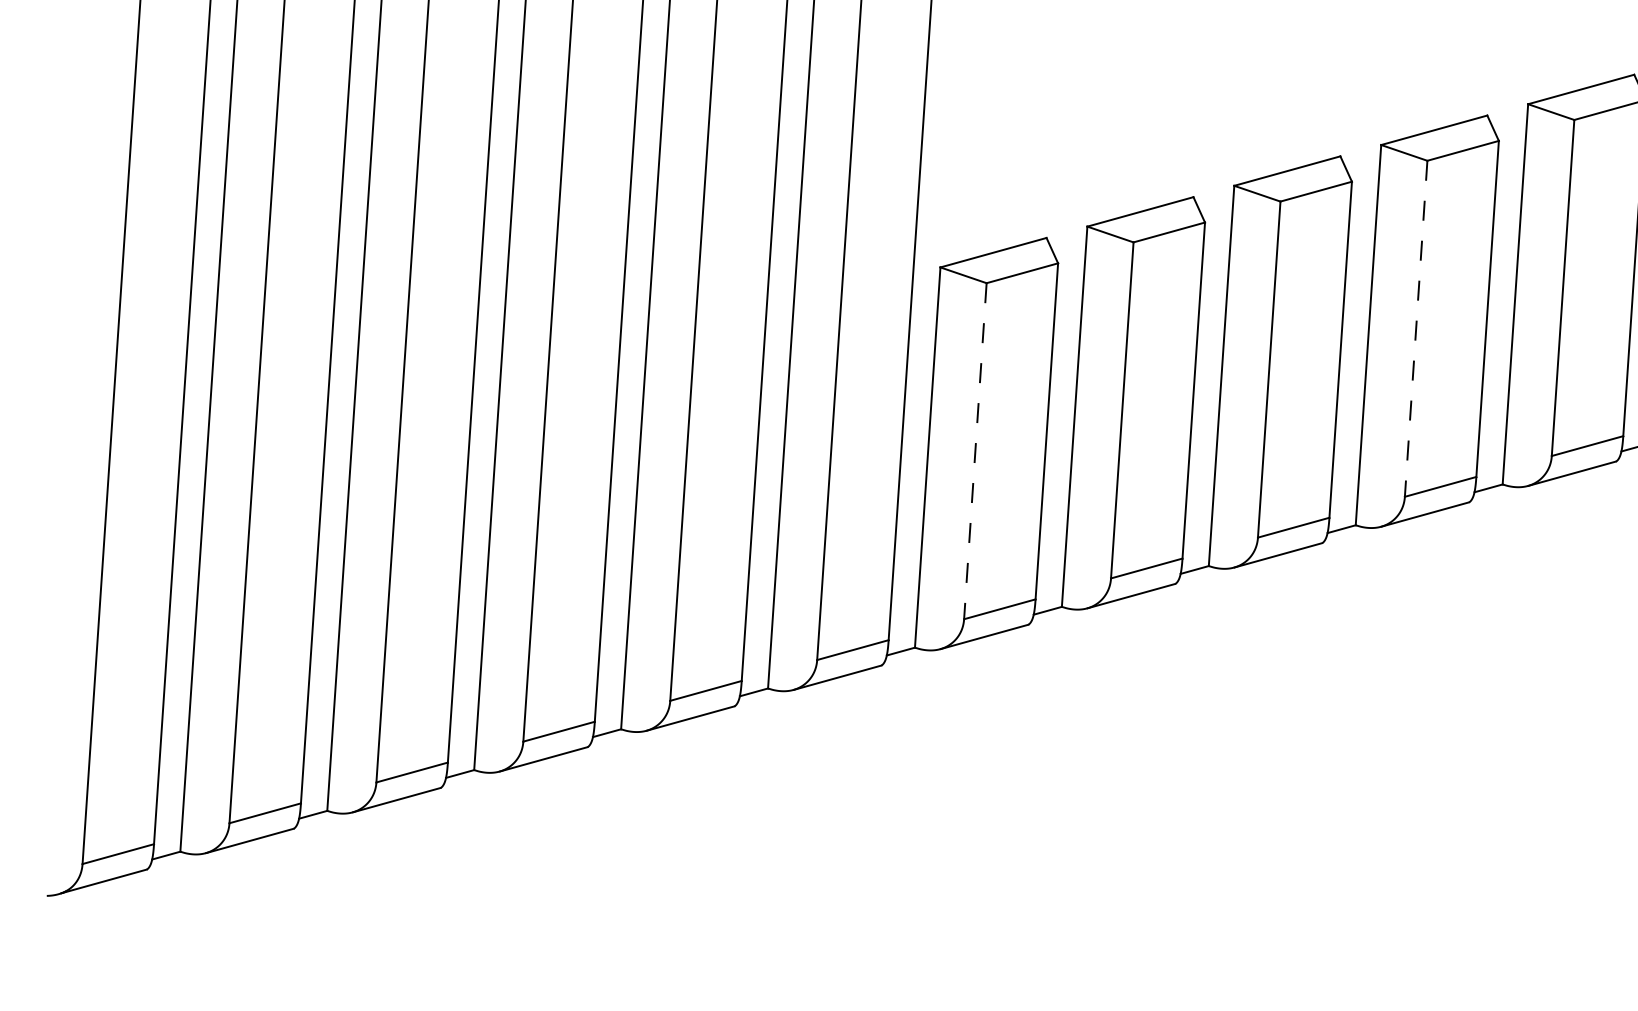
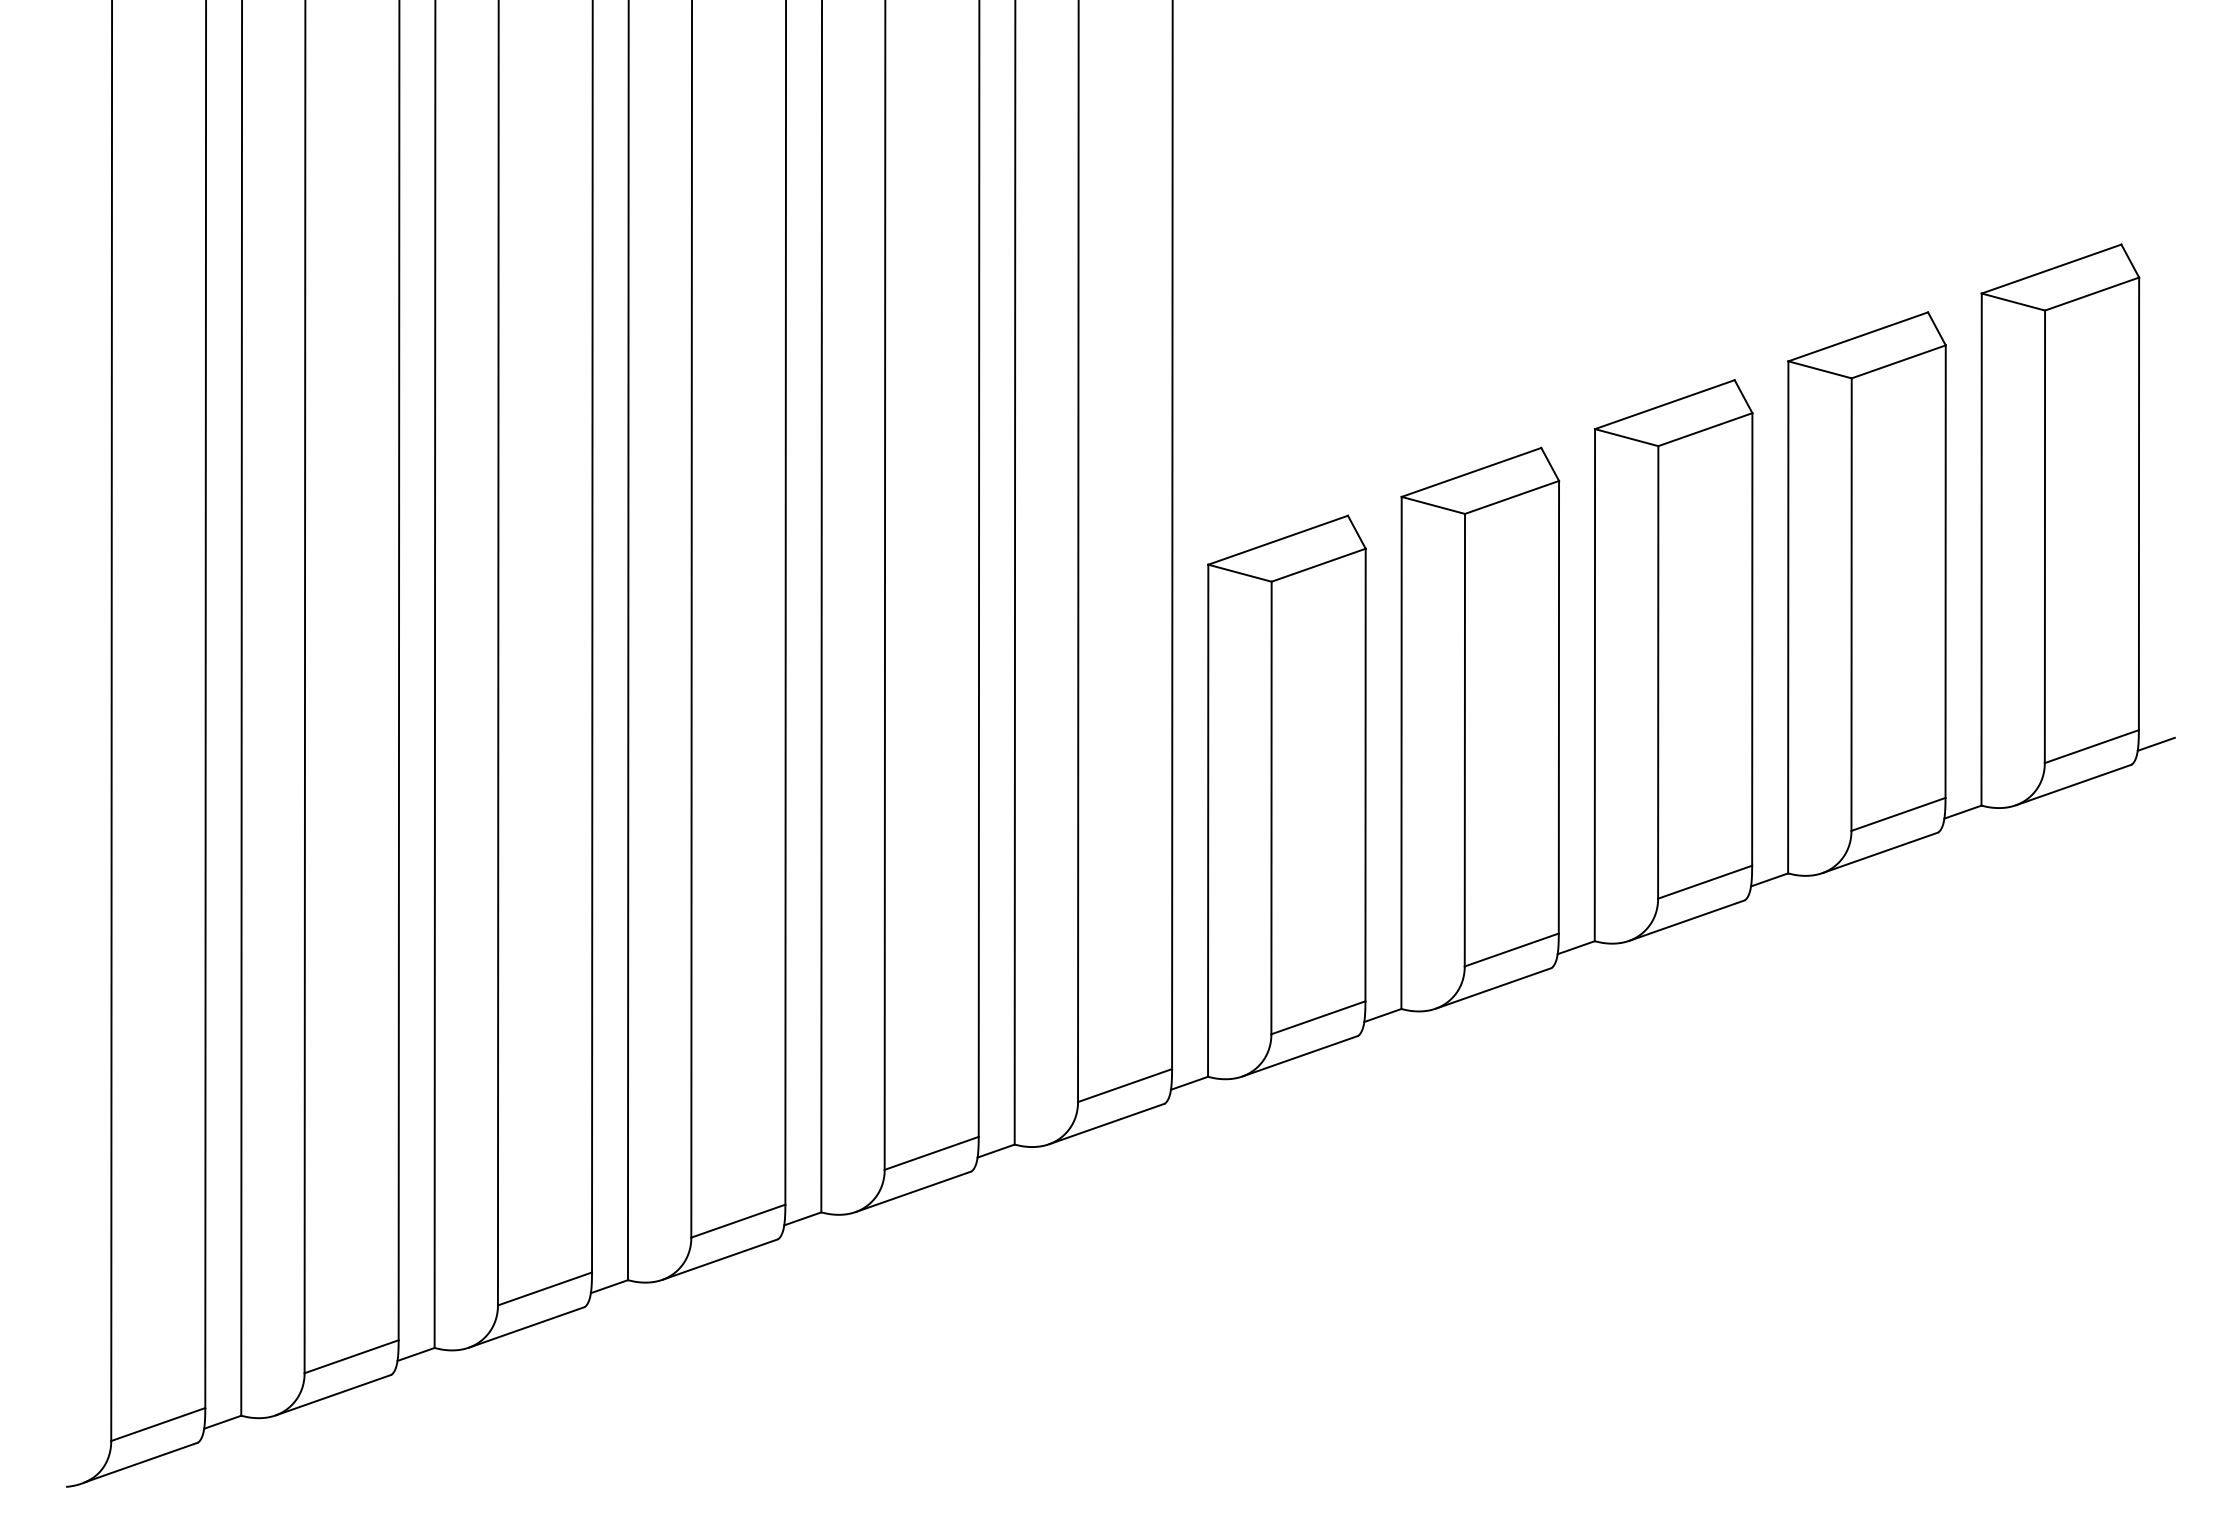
line: (1416, 329) -> (1851, 605), dashed -> solid
line: (975, 451) -> (1271, 808), dashed -> solid

